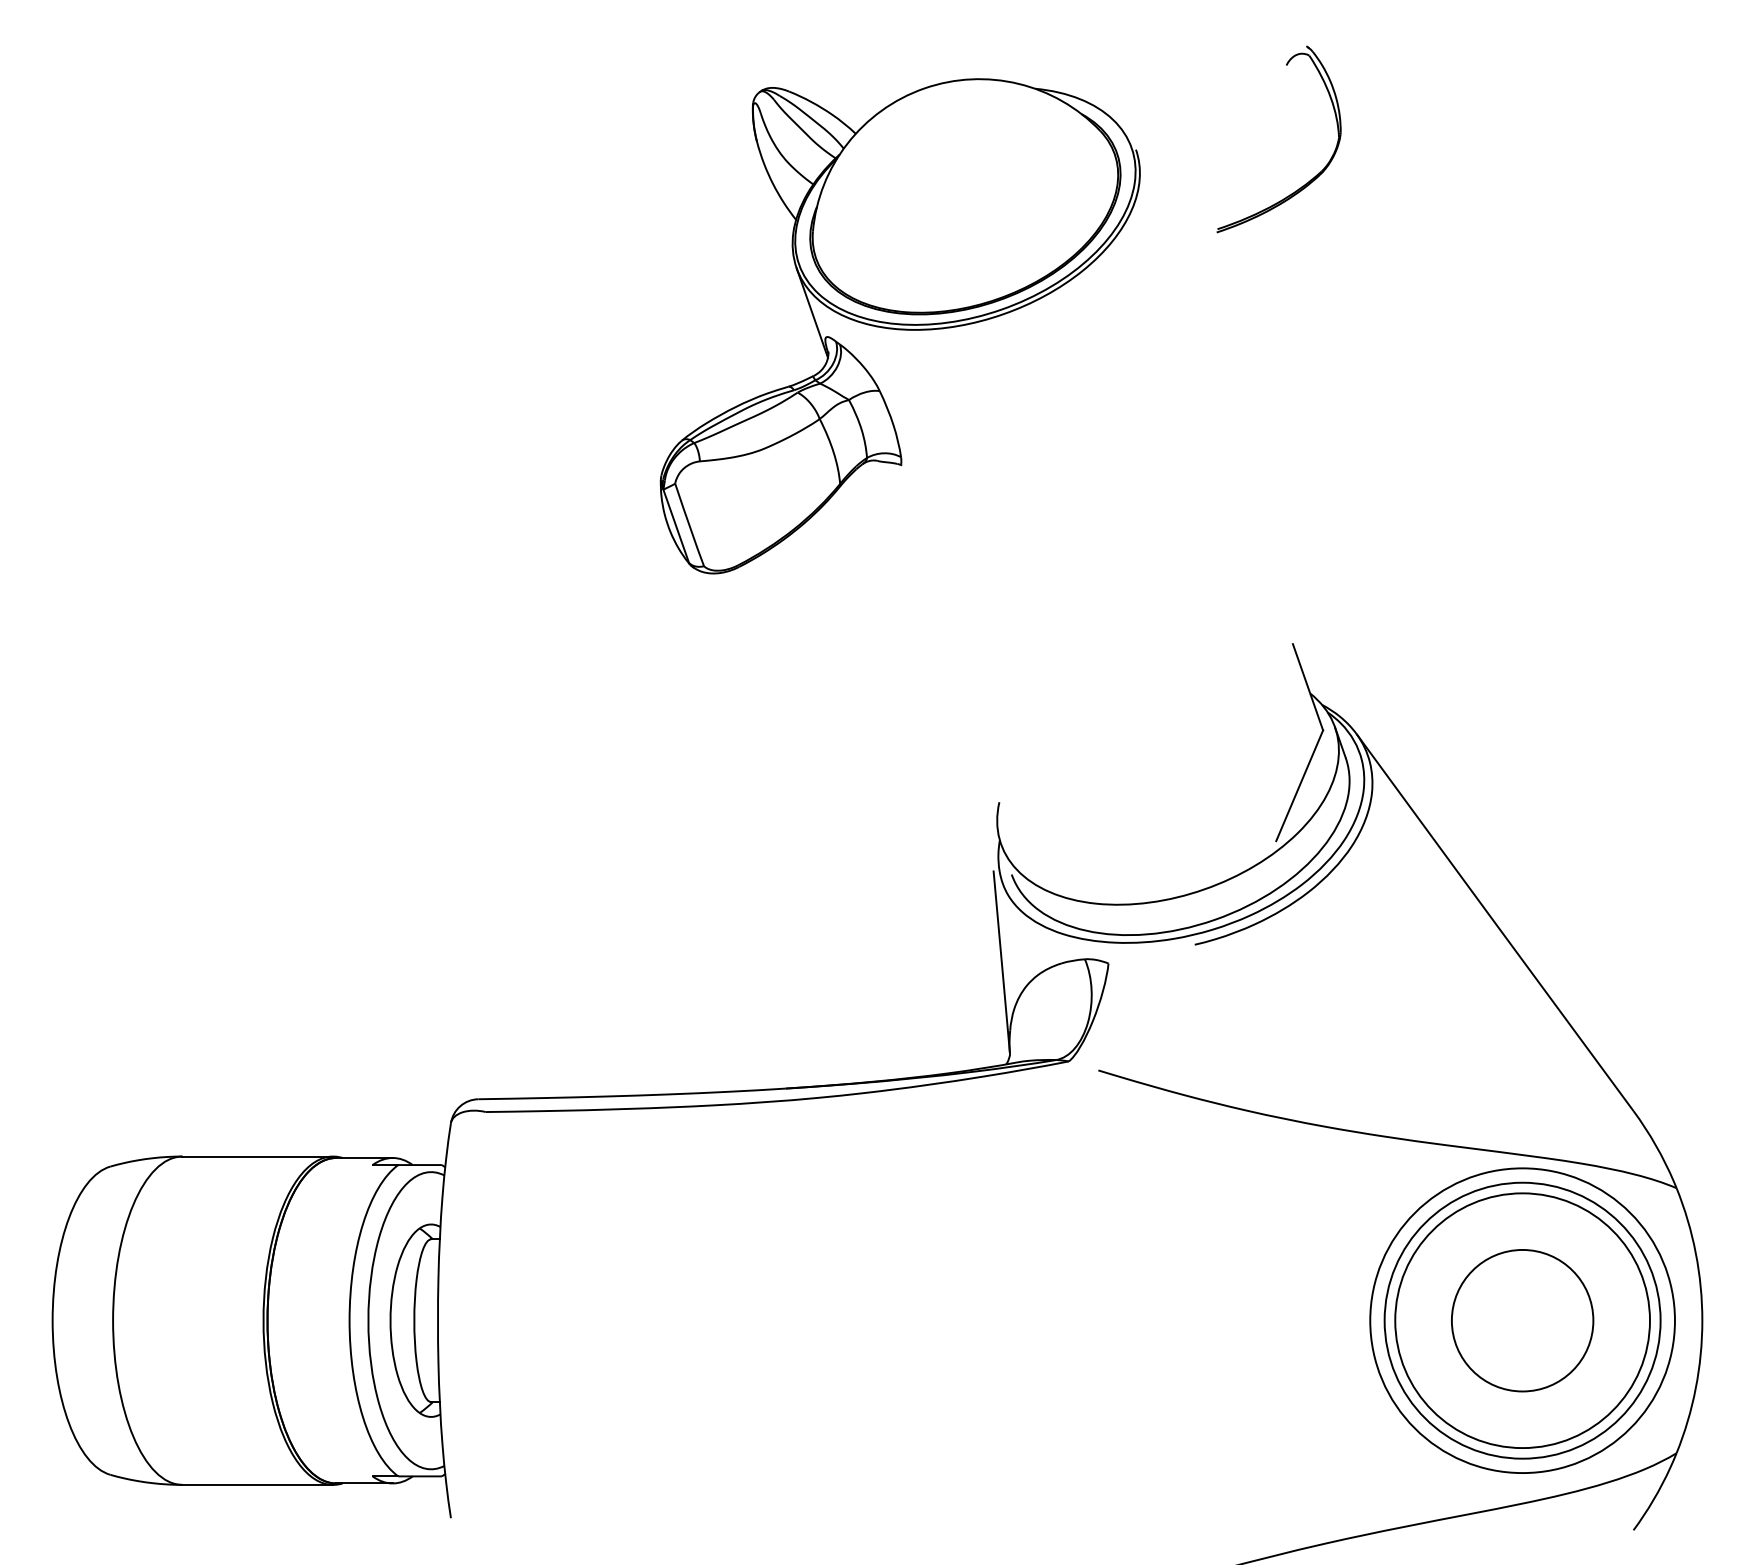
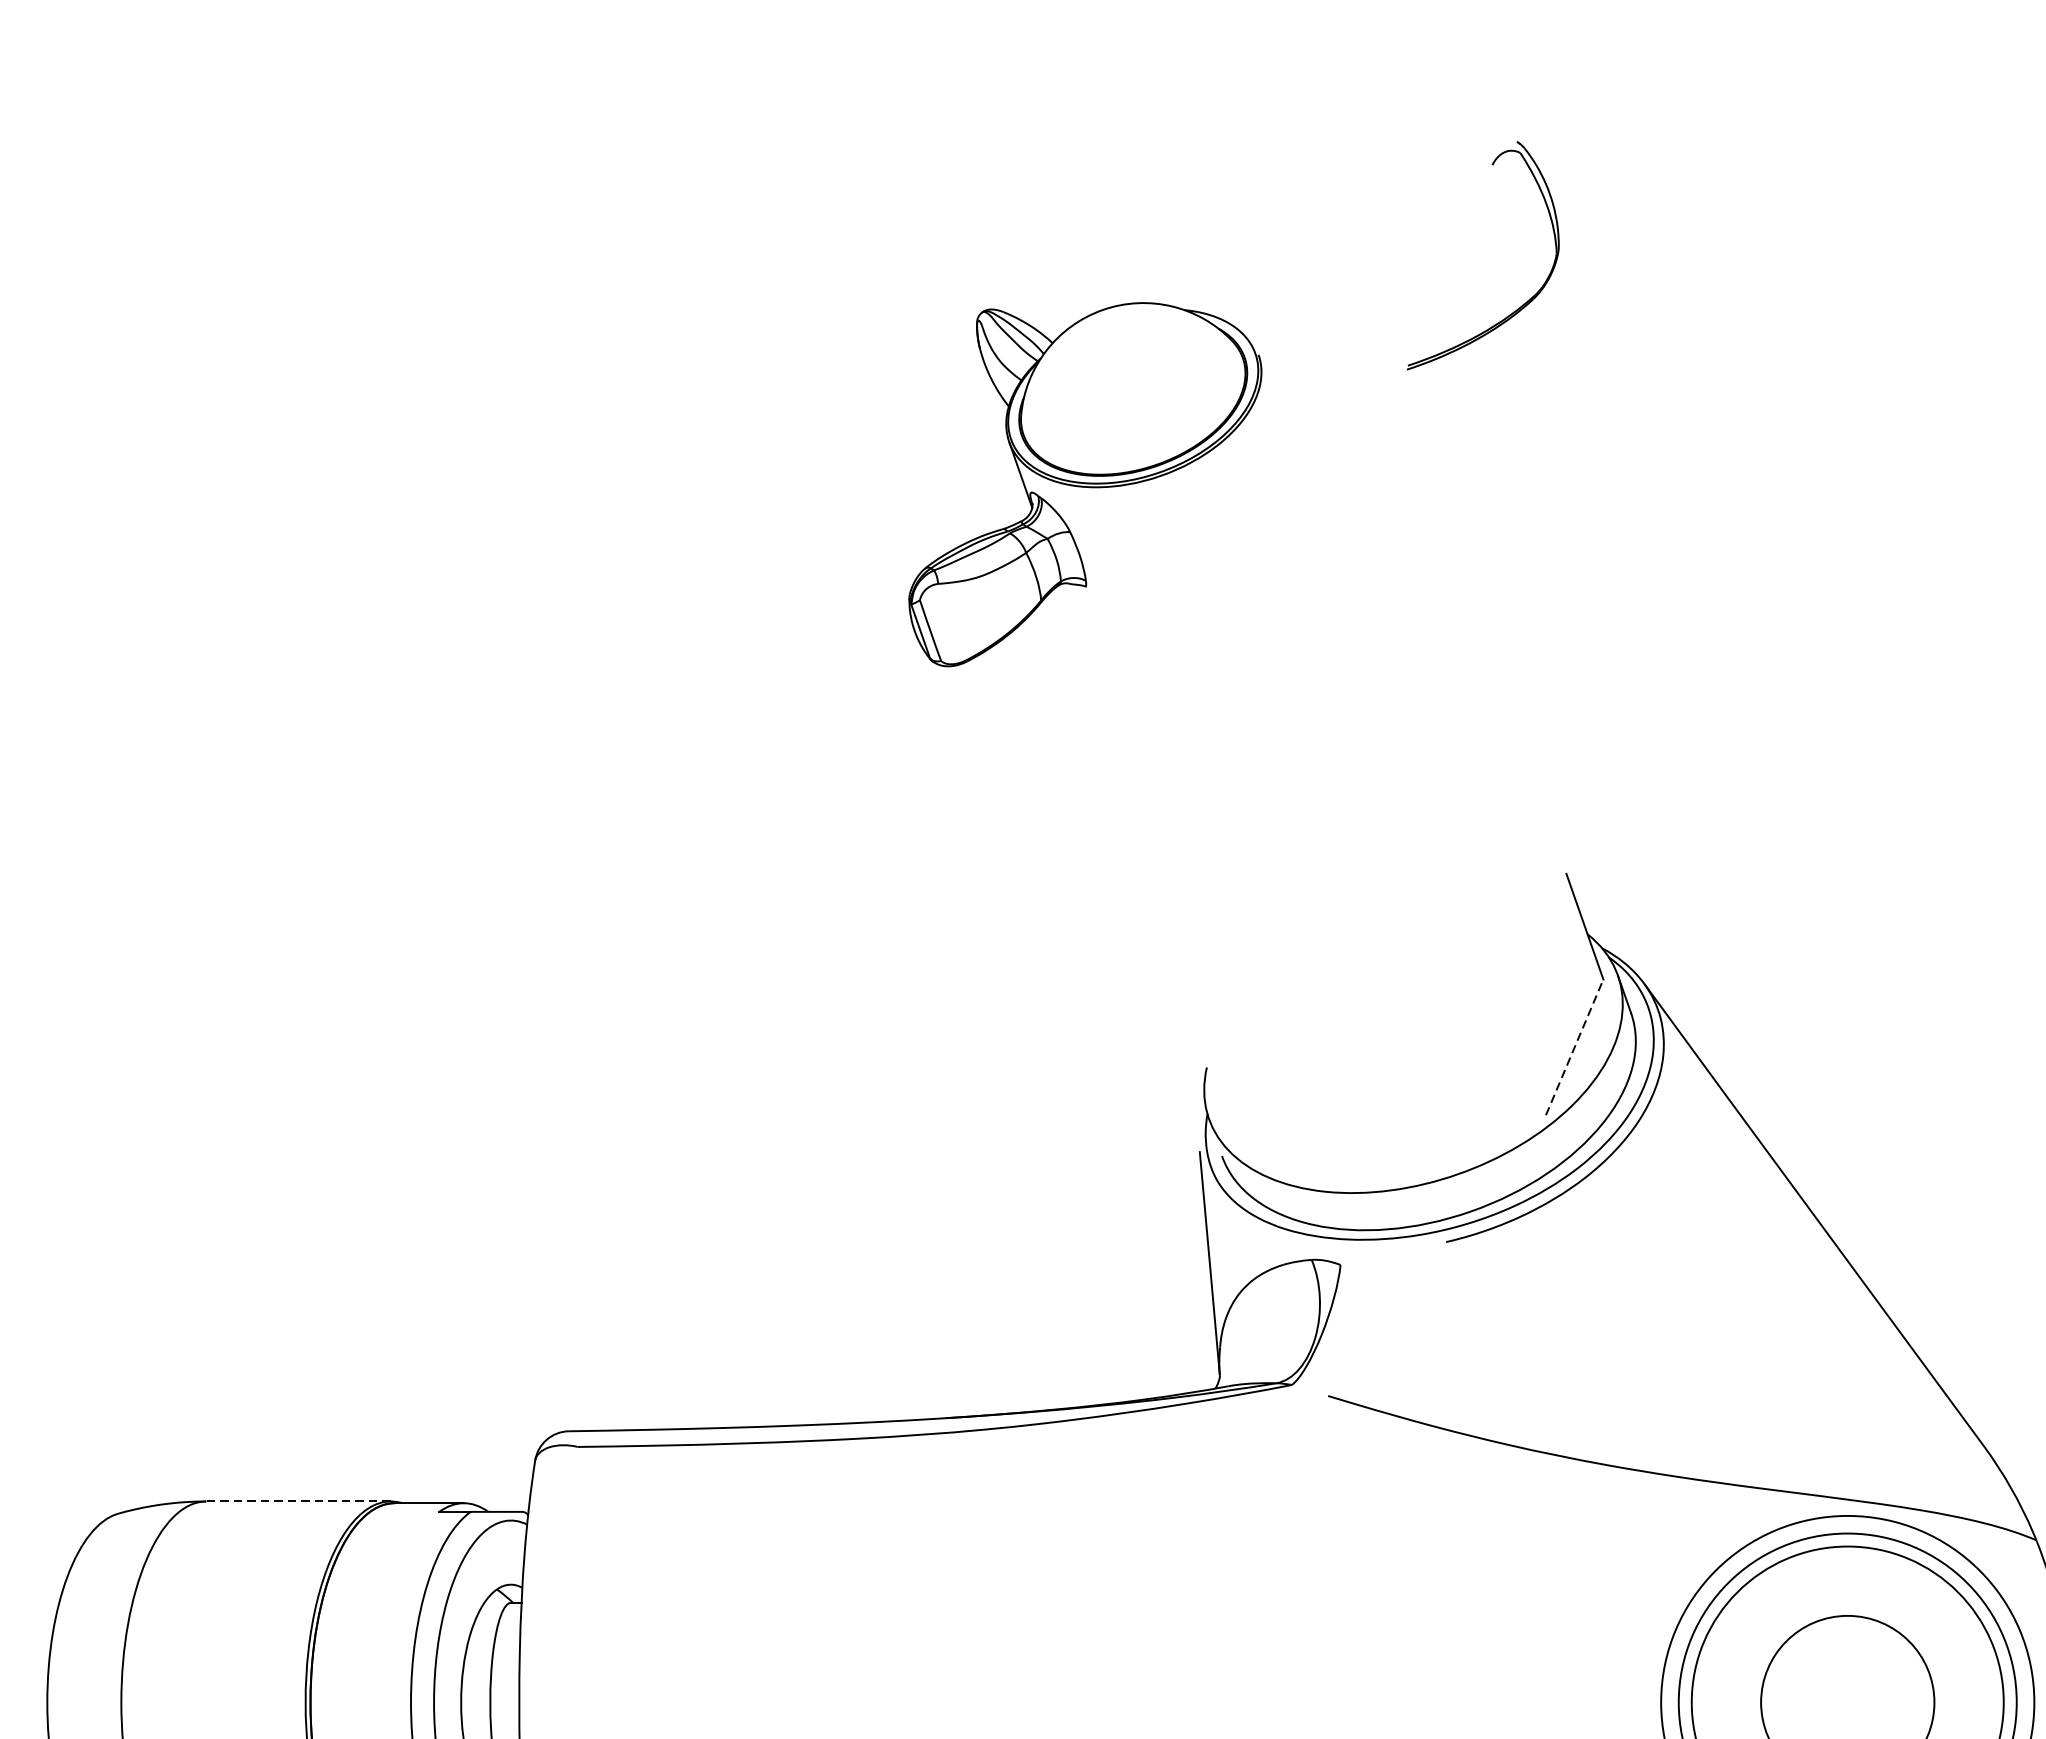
part: (1311, 178) -> (1523, 303), moved
part: (899, 326) -> (1084, 484), size x0.6
line: (1299, 785) -> (1574, 1047), solid -> dashed
line: (257, 1156) -> (298, 1501), solid -> dashed

